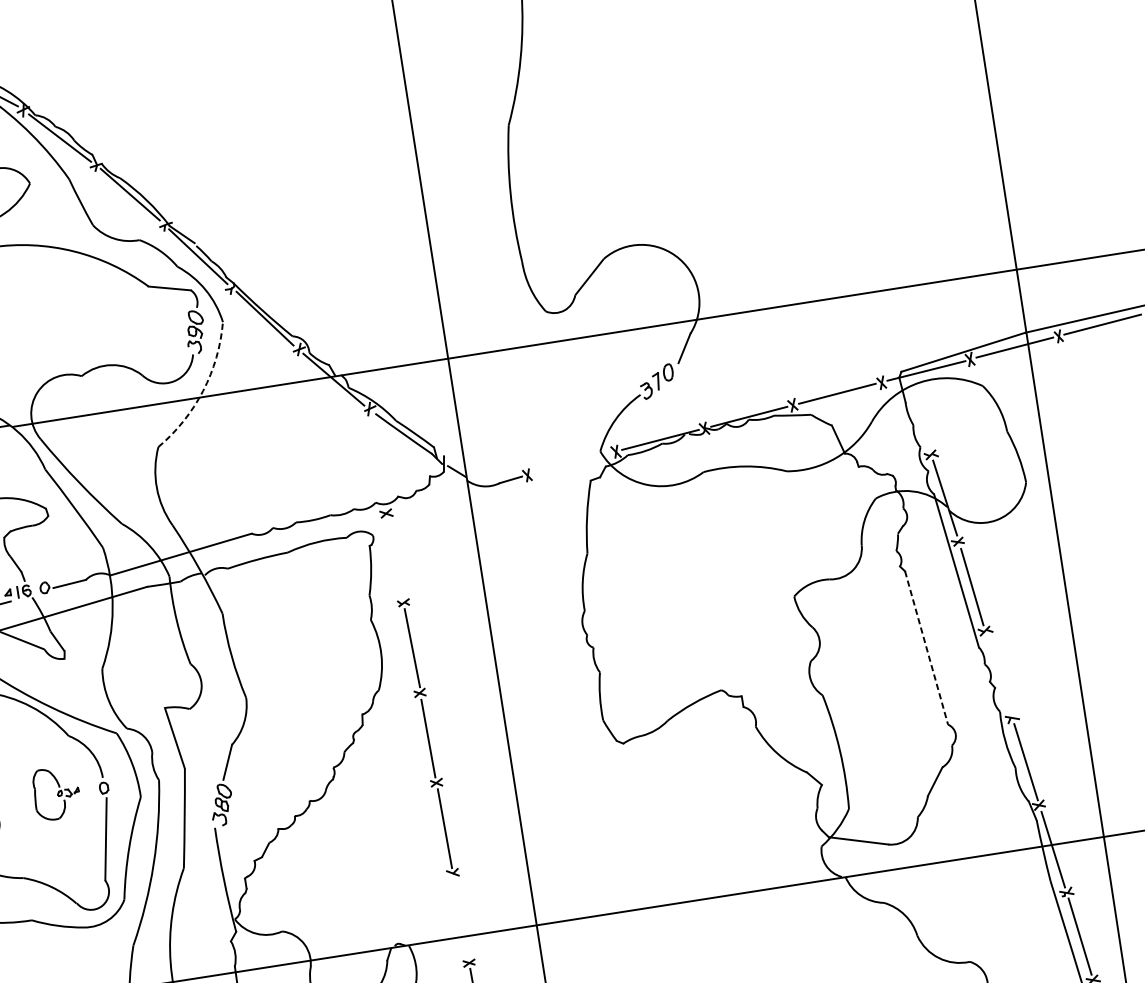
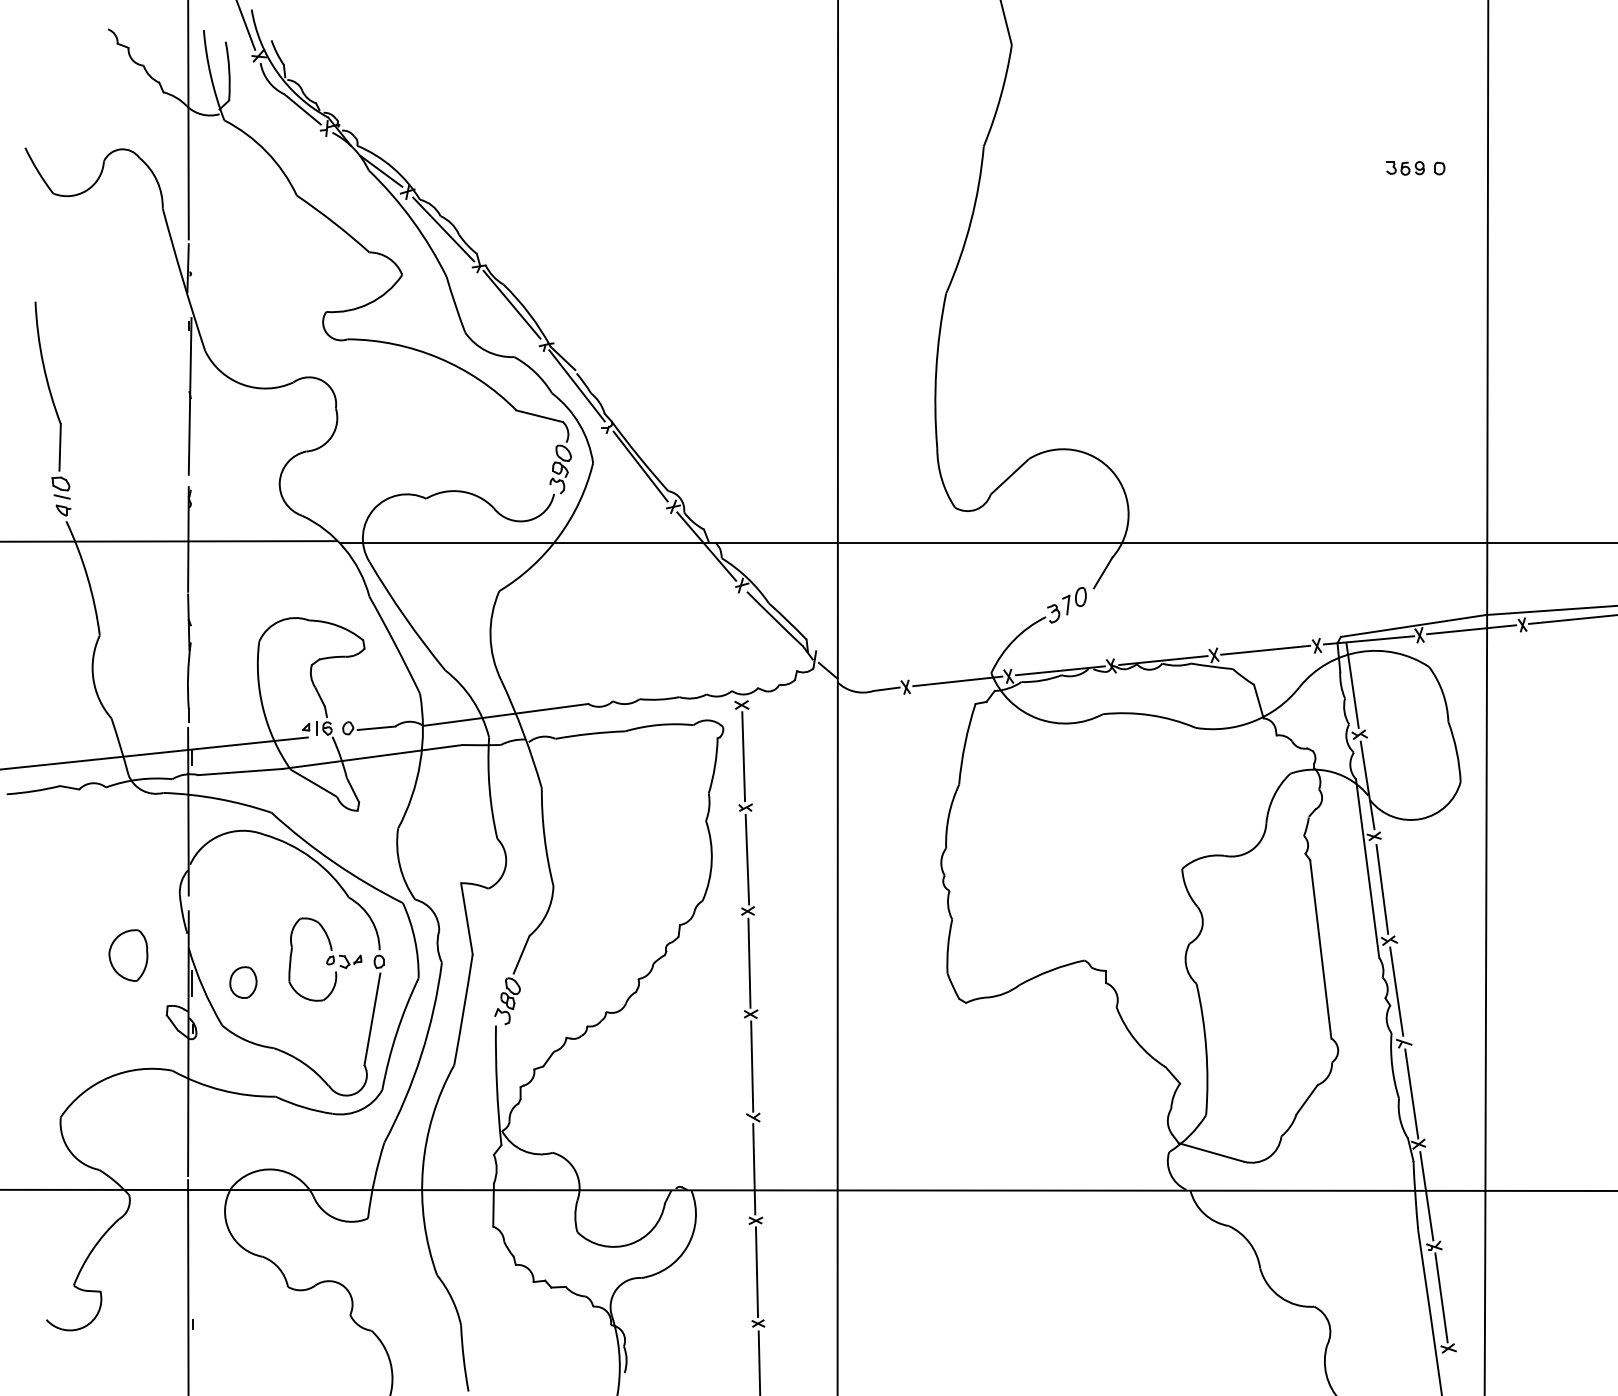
arc: (203, 391) -> (559, 536), dashed -> solid
line: (918, 412) -> (1352, 685), added
line: (571, 463) -> (957, 681), added
line: (394, 558) -> (743, 756), added
line: (926, 648) -> (1320, 949), dashed -> solid
line: (998, 674) -> (1396, 991), added
part: (56, 793) -> (325, 959), size x1.43
line: (461, 918) -> (754, 1169), added

